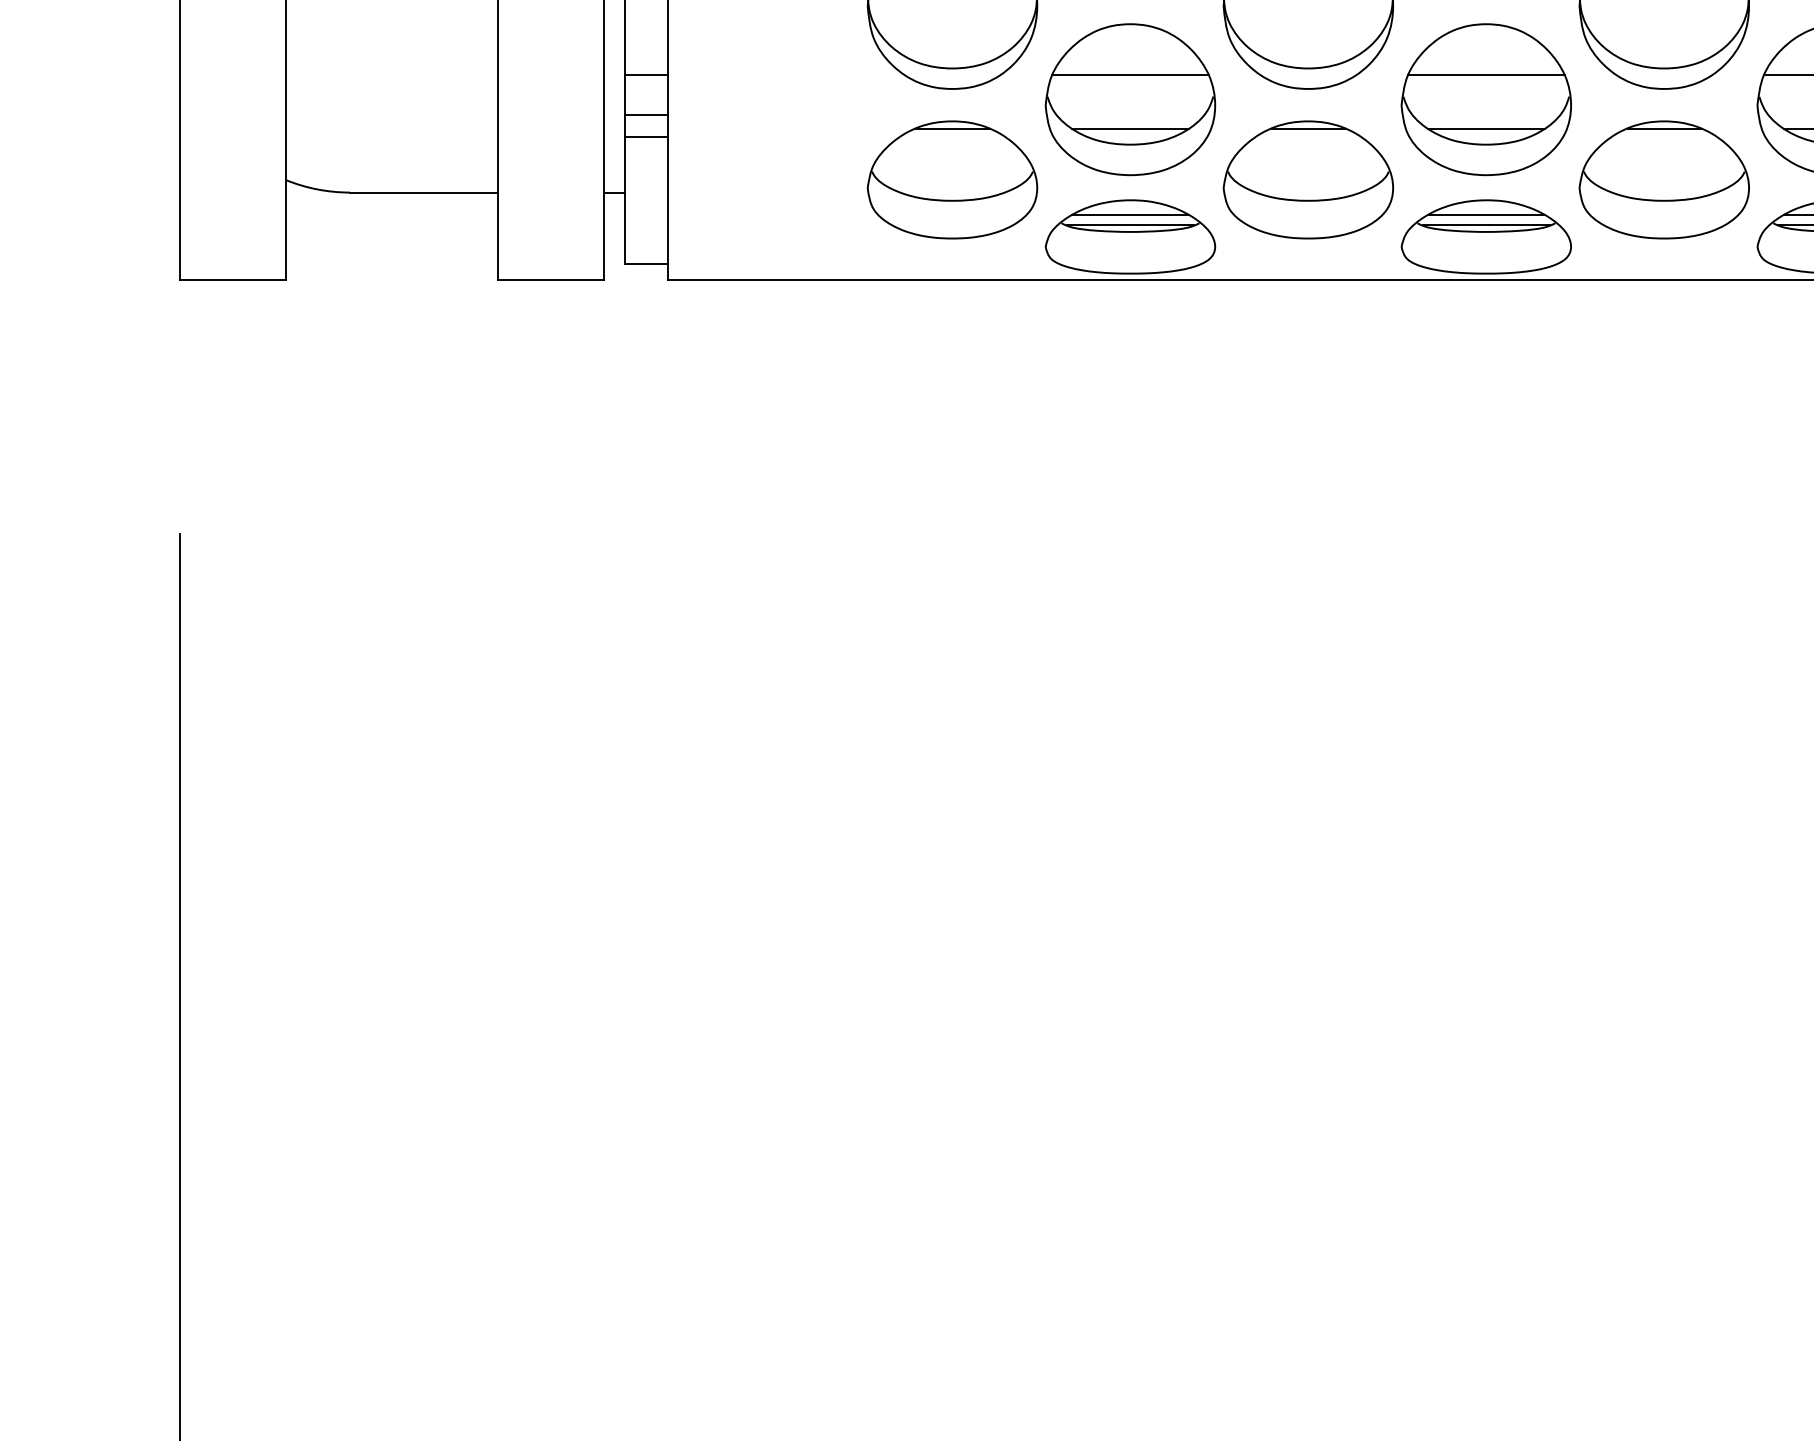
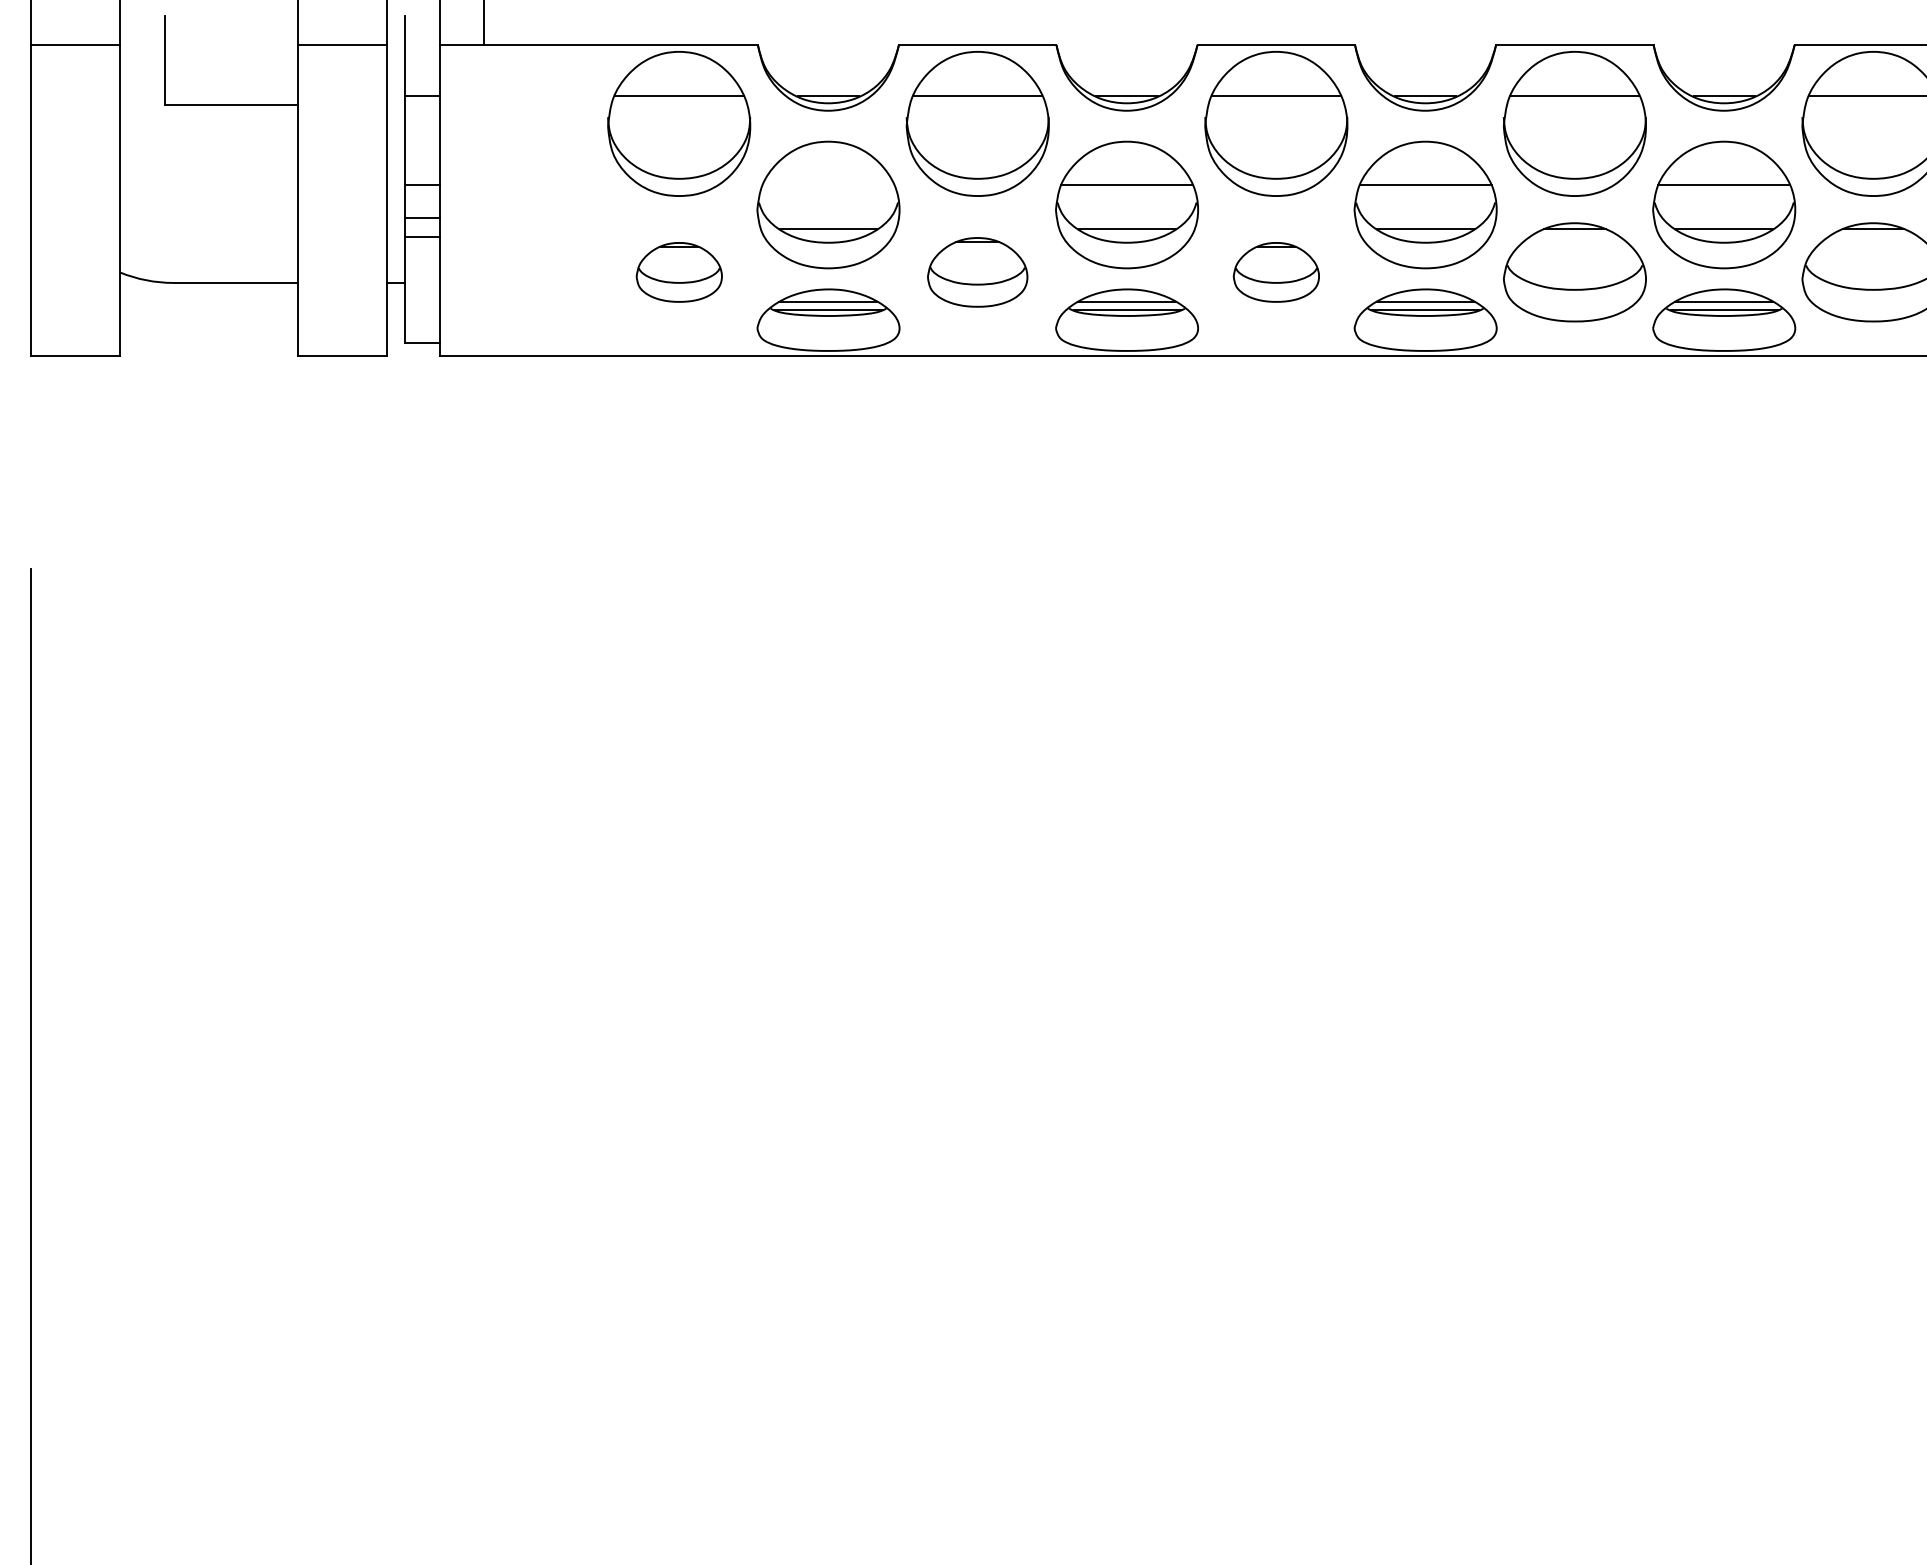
line: (1130, 75) -> (828, 184), removed
part: (952, 180) -> (679, 272), size x0.6
part: (1308, 180) -> (977, 272), size x0.7
part: (1664, 180) -> (1276, 272), size x0.6

